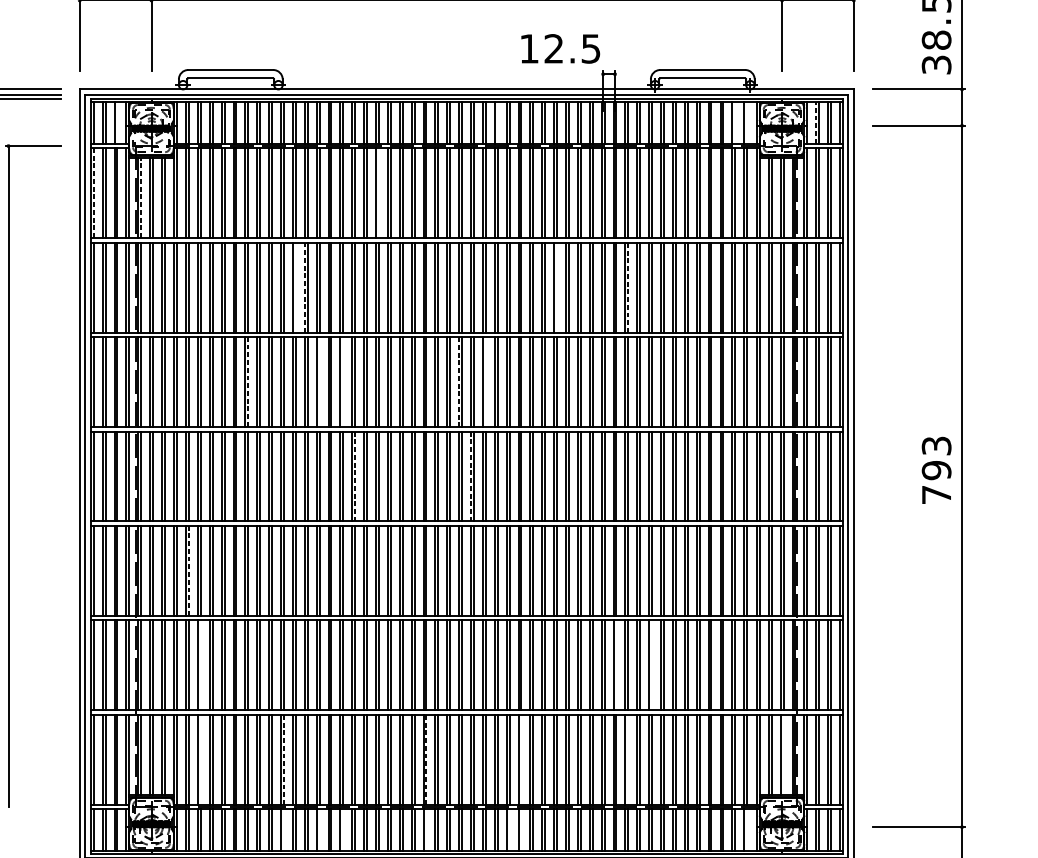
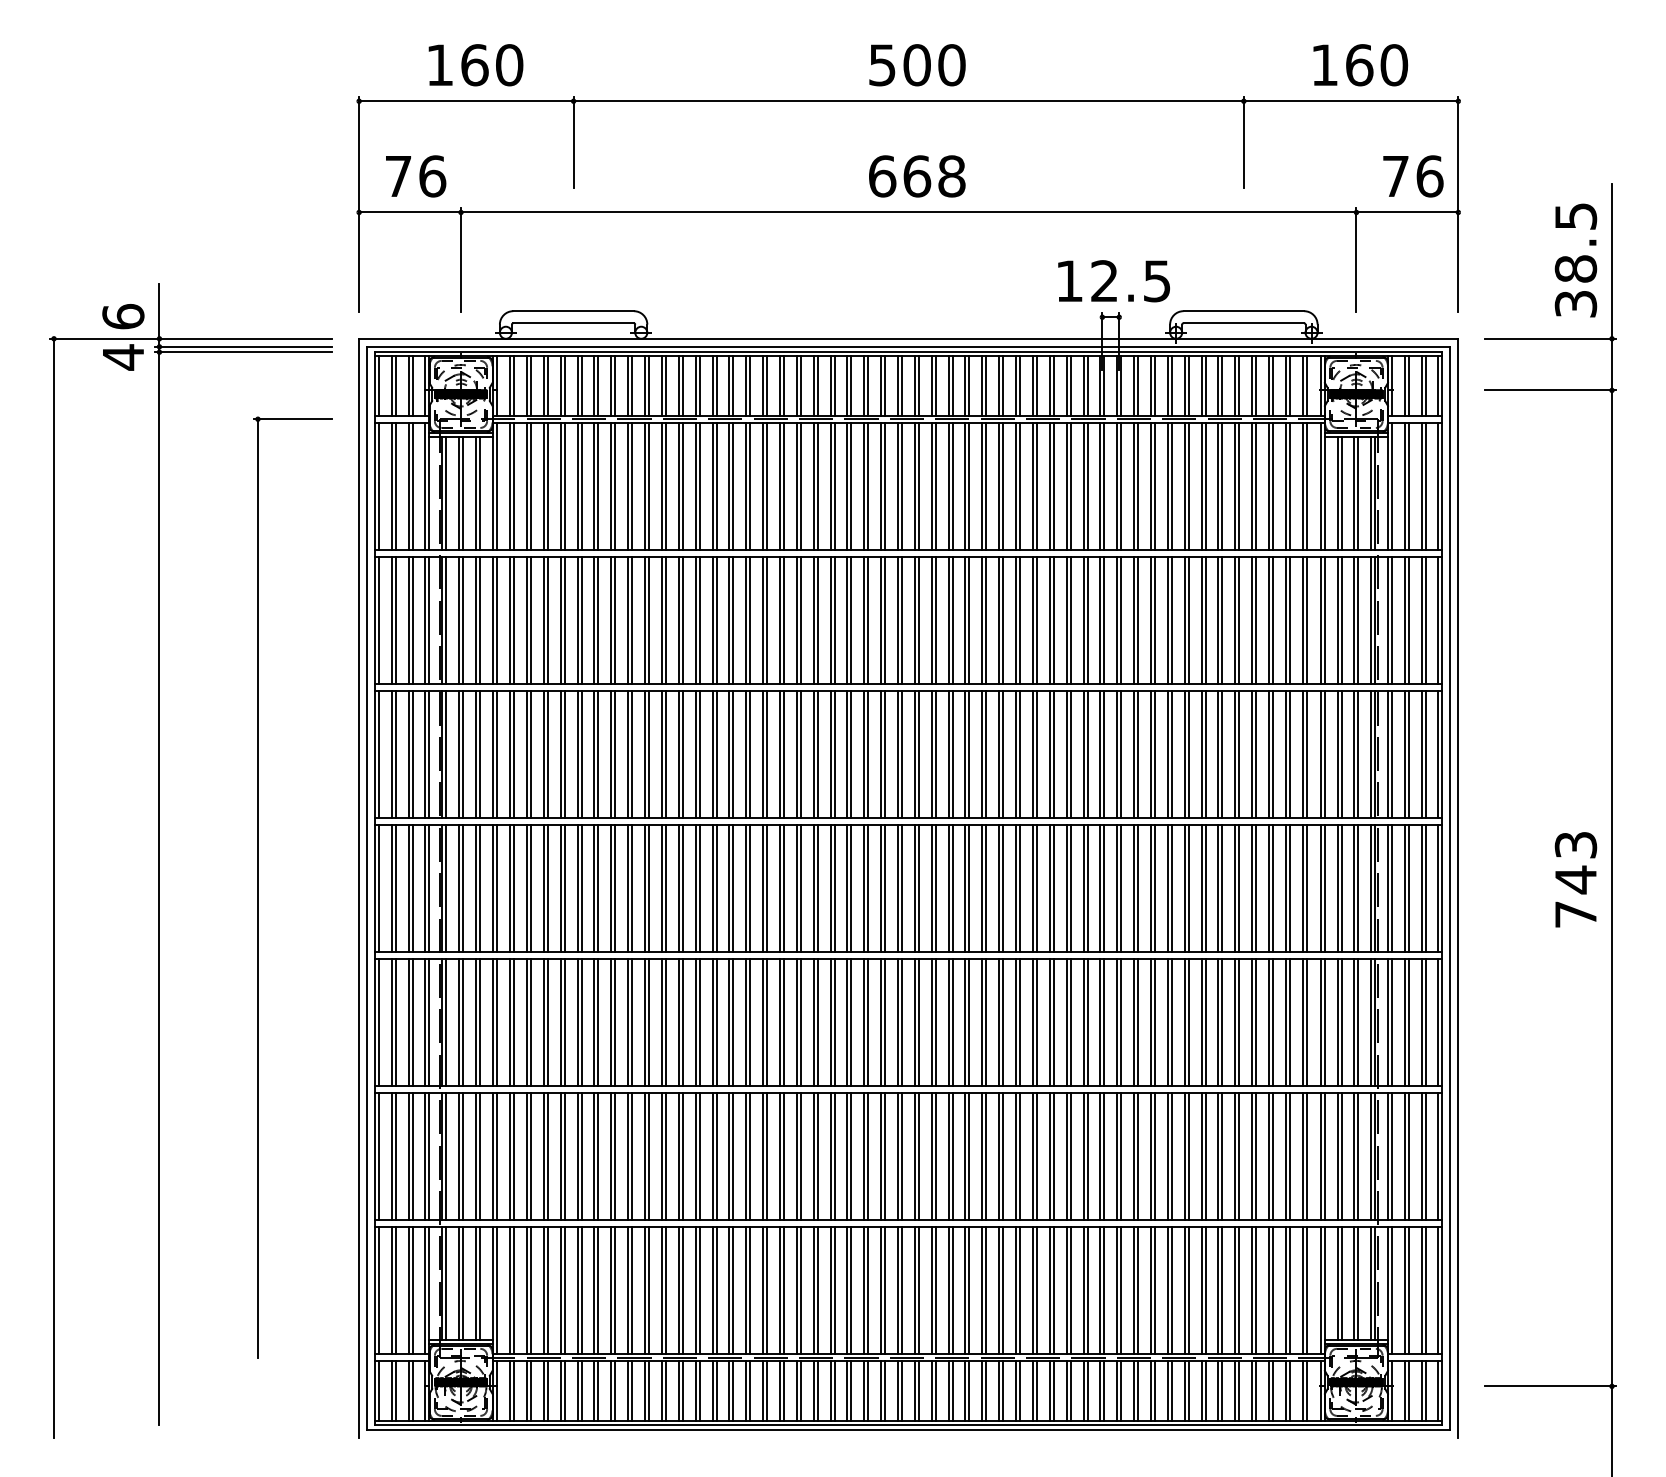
text: (560, 49) -> (1113, 281), moved
line: (117, 122) -> (412, 385), added
line: (497, 122) -> (952, 385), added
line: (734, 122) -> (1289, 385), added
line: (746, 122) -> (1306, 385), added
line: (815, 123) -> (1404, 386), dashed -> solid
line: (378, 192) -> (783, 485), added
line: (94, 193) -> (379, 486), dashed -> solid
line: (141, 198) -> (446, 493), dashed -> solid
line: (295, 287) -> (665, 619), added
line: (304, 287) -> (678, 620), dashed -> solid
line: (556, 287) -> (1036, 619), added
line: (628, 287) -> (1138, 620), dashed -> solid
line: (248, 382) -> (598, 754), dashed -> solid
line: (319, 382) -> (699, 754), added
line: (343, 382) -> (733, 754), added
line: (458, 382) -> (897, 754), dashed -> solid
line: (485, 382) -> (935, 754), added
text: (936, 470) -> (1575, 879), 793 -> 743
line: (355, 476) -> (750, 888), dashed -> solid
line: (470, 476) -> (914, 888), dashed -> solid
line: (189, 570) -> (514, 1022), dashed -> solid
line: (201, 665) -> (531, 1156), added
line: (616, 665) -> (1121, 1156), added
line: (651, 665) -> (1171, 1156), added
line: (783, 754) -> (1358, 1283), added
line: (201, 759) -> (531, 1290), added
line: (284, 759) -> (649, 1290), dashed -> solid
line: (426, 759) -> (851, 1290), dashed -> solid
line: (521, 759) -> (986, 1290), added
line: (628, 759) -> (1138, 1290), added
line: (284, 830) -> (649, 1390), added
line: (319, 830) -> (699, 1390), added
line: (343, 830) -> (733, 1390), added
line: (426, 830) -> (851, 1390), added
line: (509, 830) -> (969, 1390), added
line: (521, 830) -> (986, 1390), added
line: (746, 830) -> (1306, 1390), added

